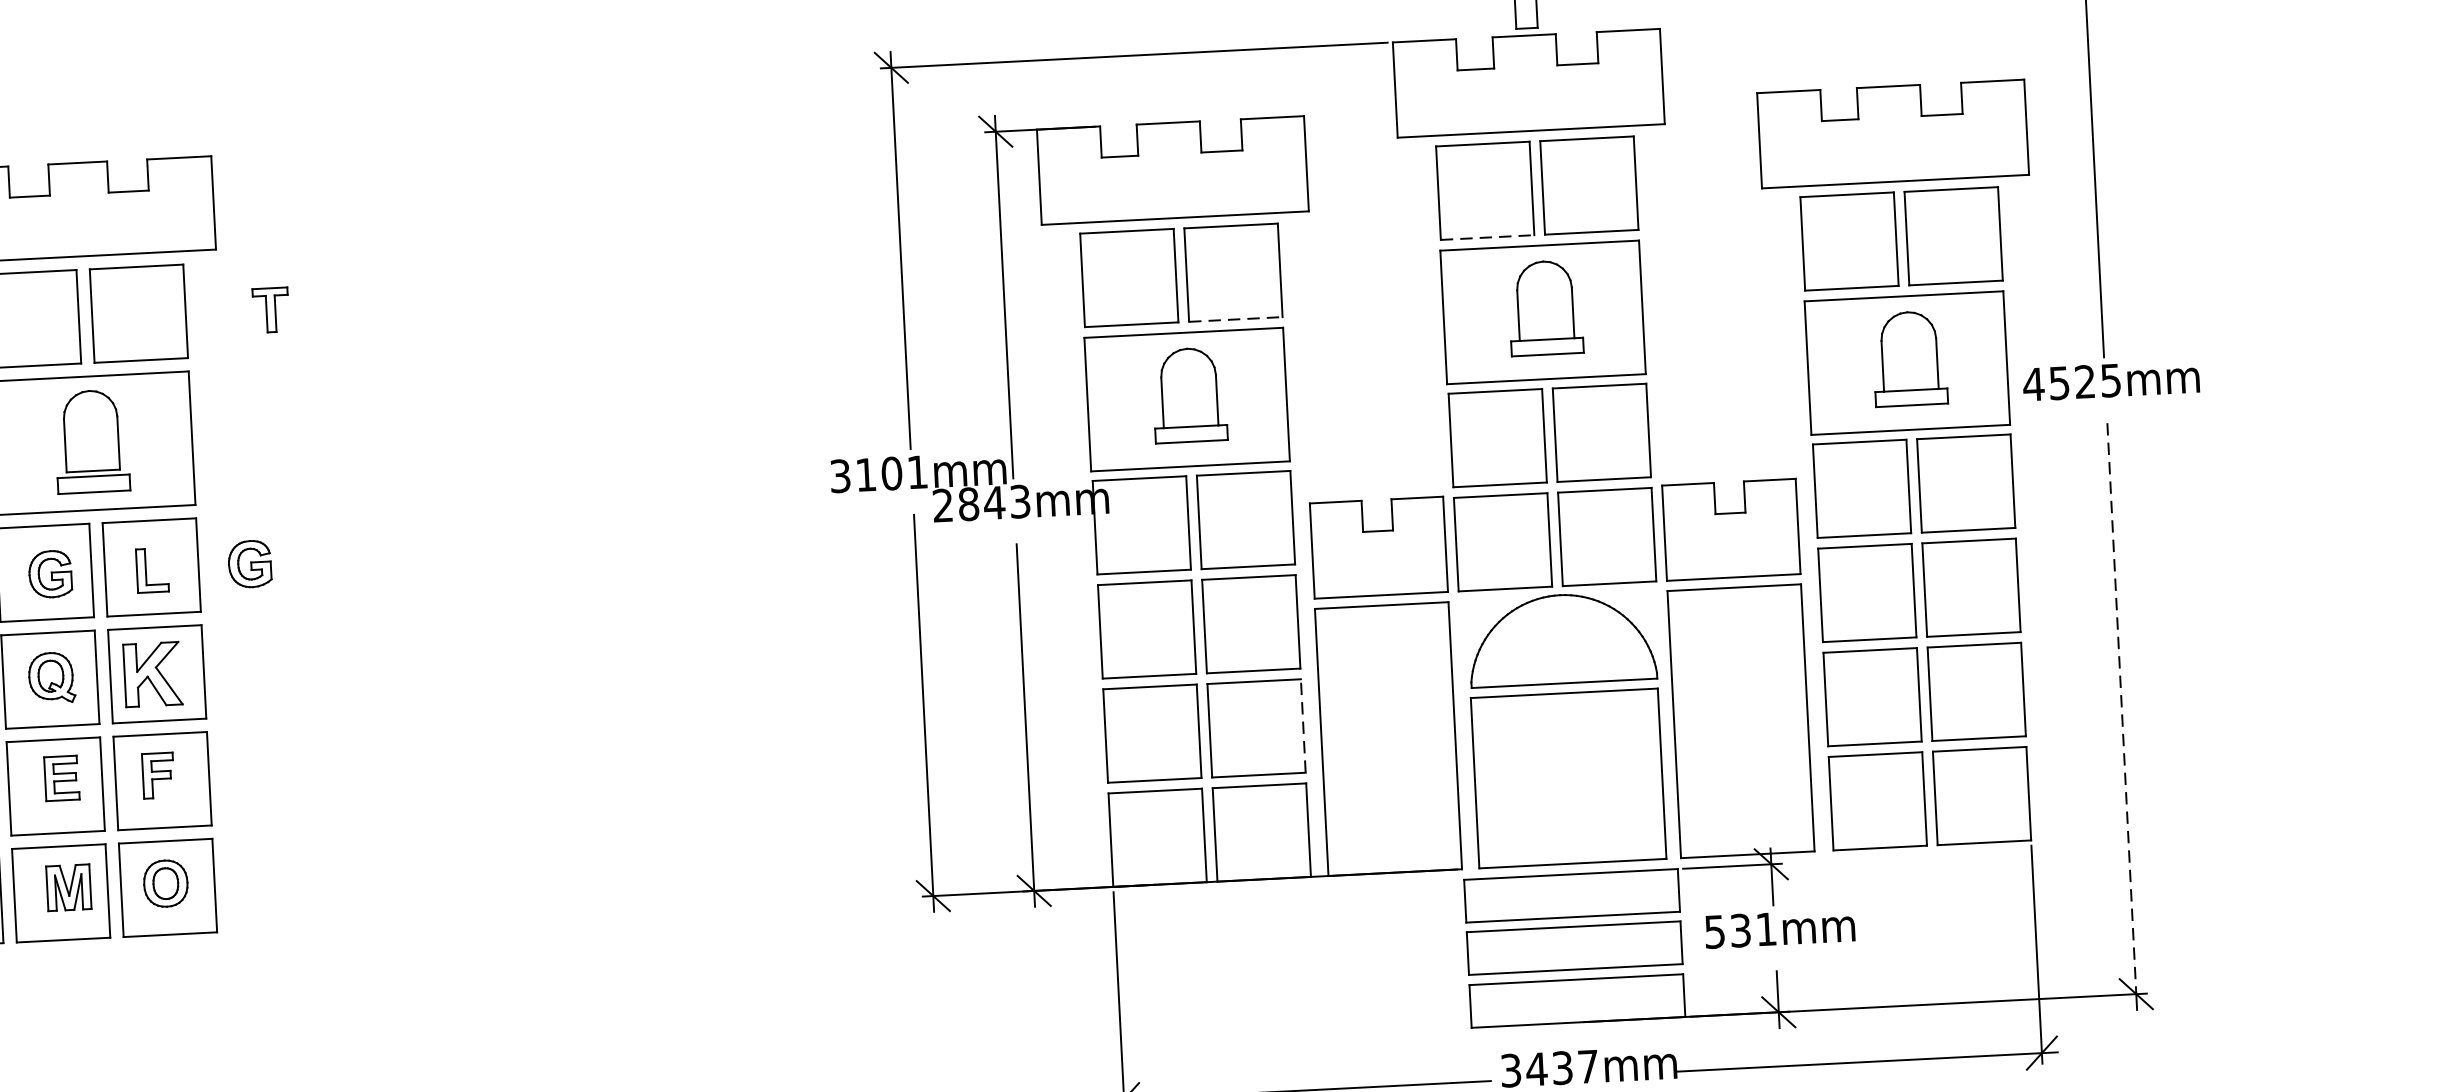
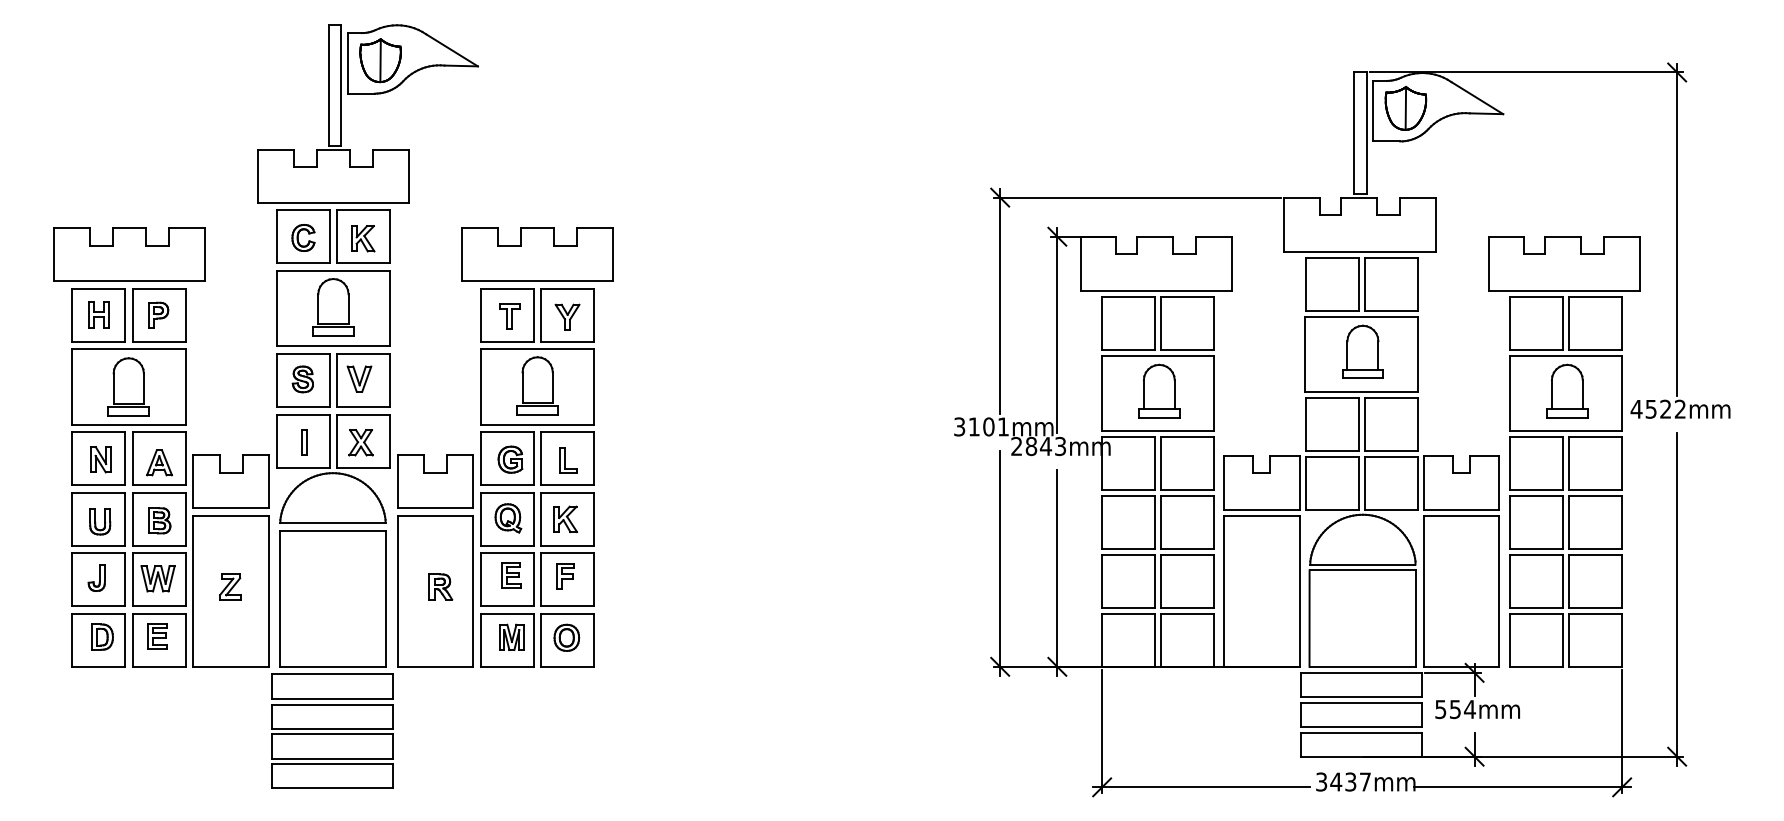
line: (1488, 237) -> (1332, 310), dashed -> solid
part: (270, 309) -> (509, 316), moved
part: (138, 316) -> (567, 316), added
line: (1237, 319) -> (1188, 349), dashed -> solid
text: (2111, 379) -> (1680, 408), 4525mm -> 4522mm
part: (249, 563) -> (623, 459), removed
part: (152, 674) -> (565, 519), size x0.71
line: (2122, 707) -> (1677, 594), dashed -> solid
line: (1303, 724) -> (1214, 580), dashed -> solid
text: (1753, 930) -> (1462, 709), 531mm -> 554mm

